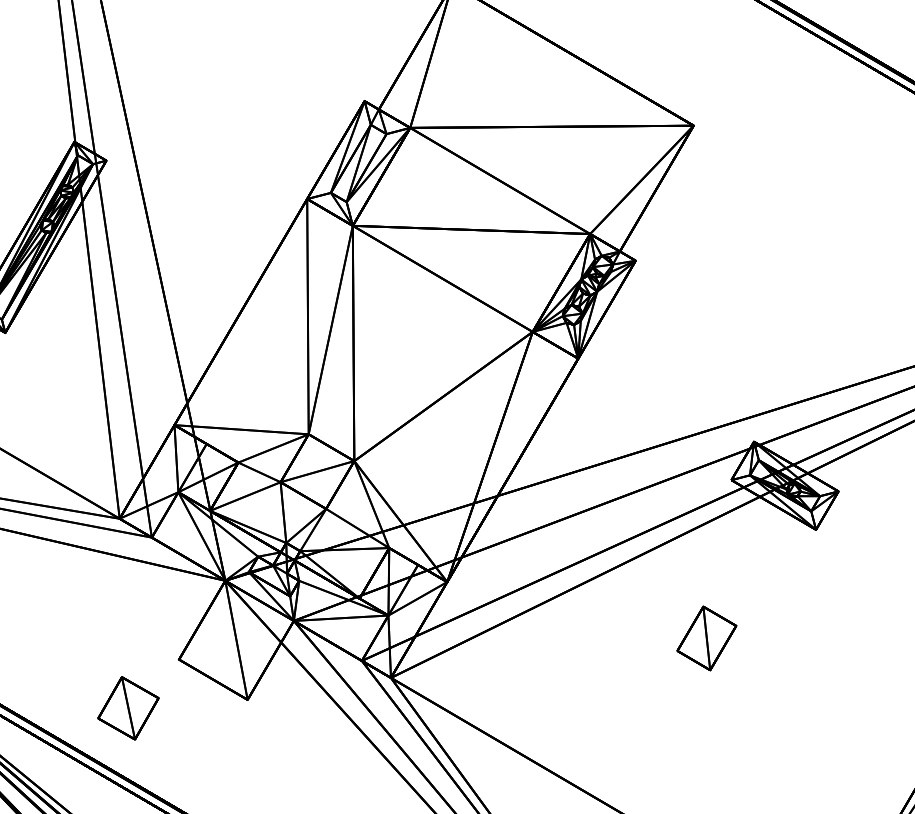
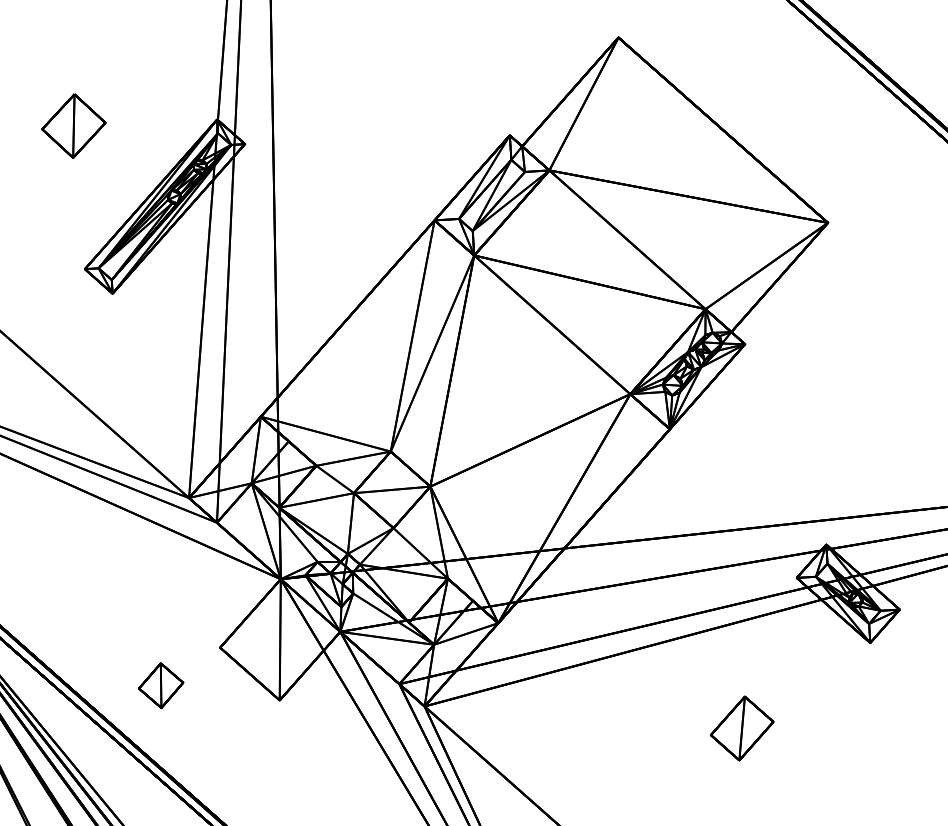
part: (127, 708) -> (160, 685), size x0.7

